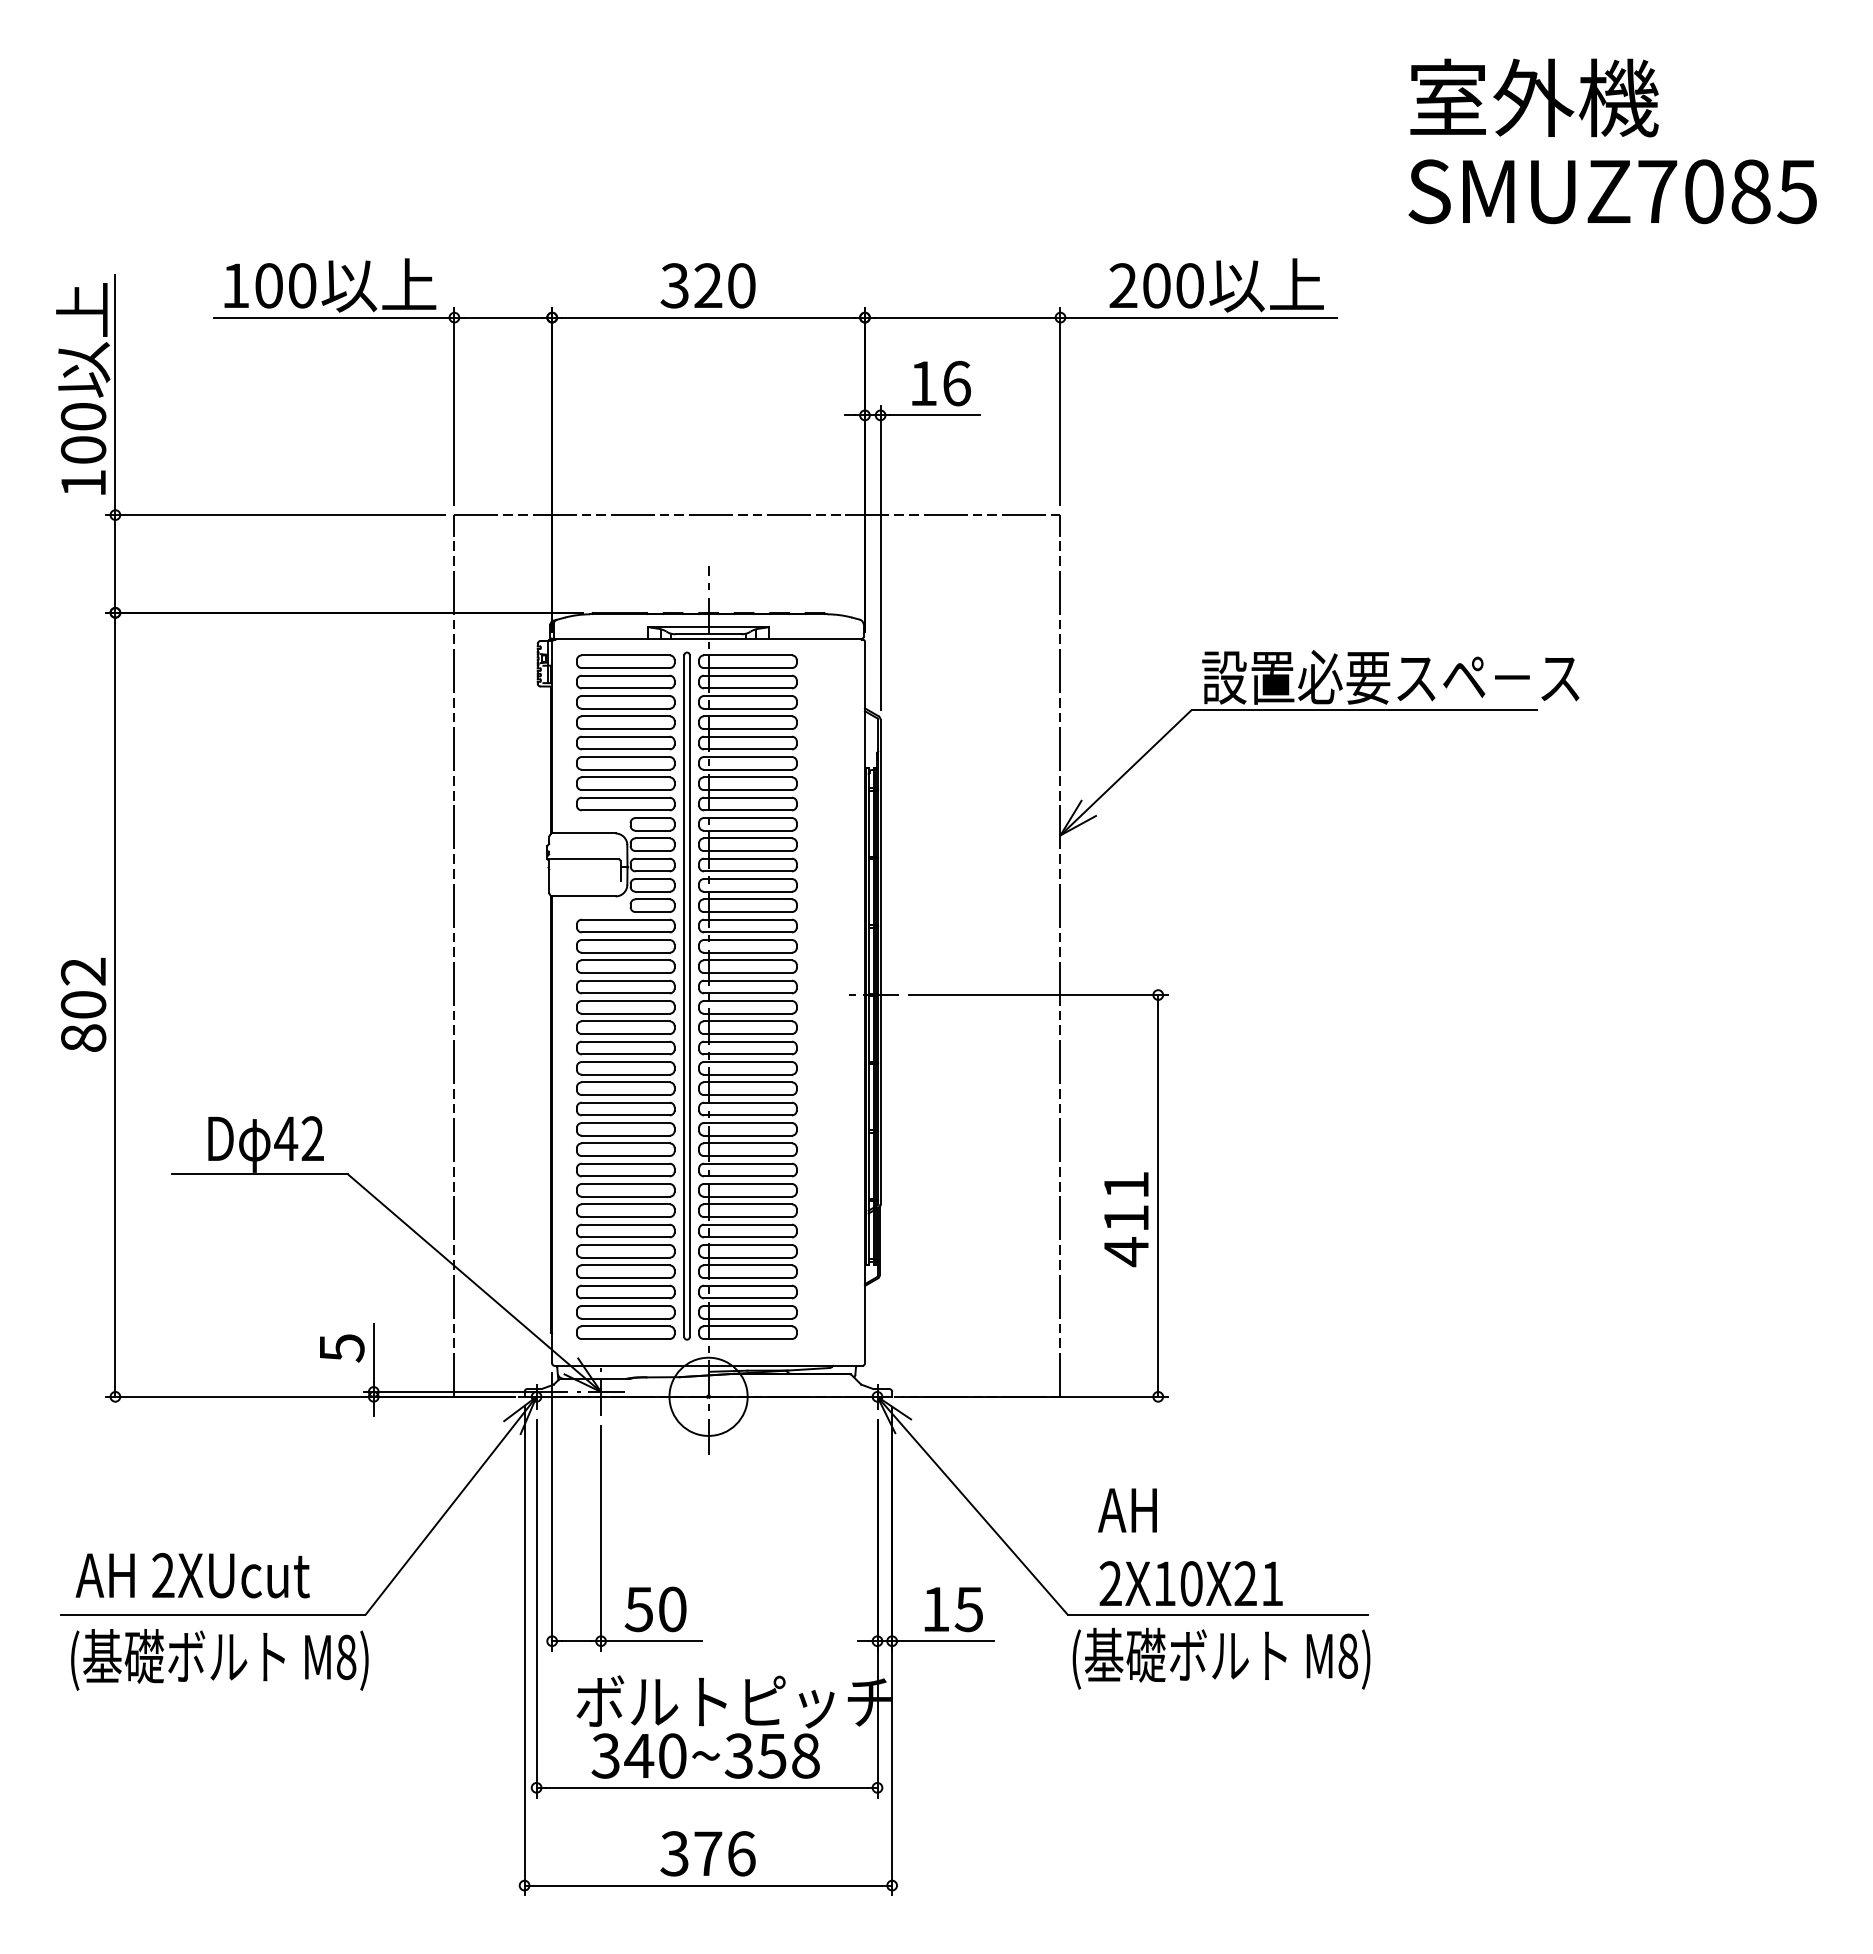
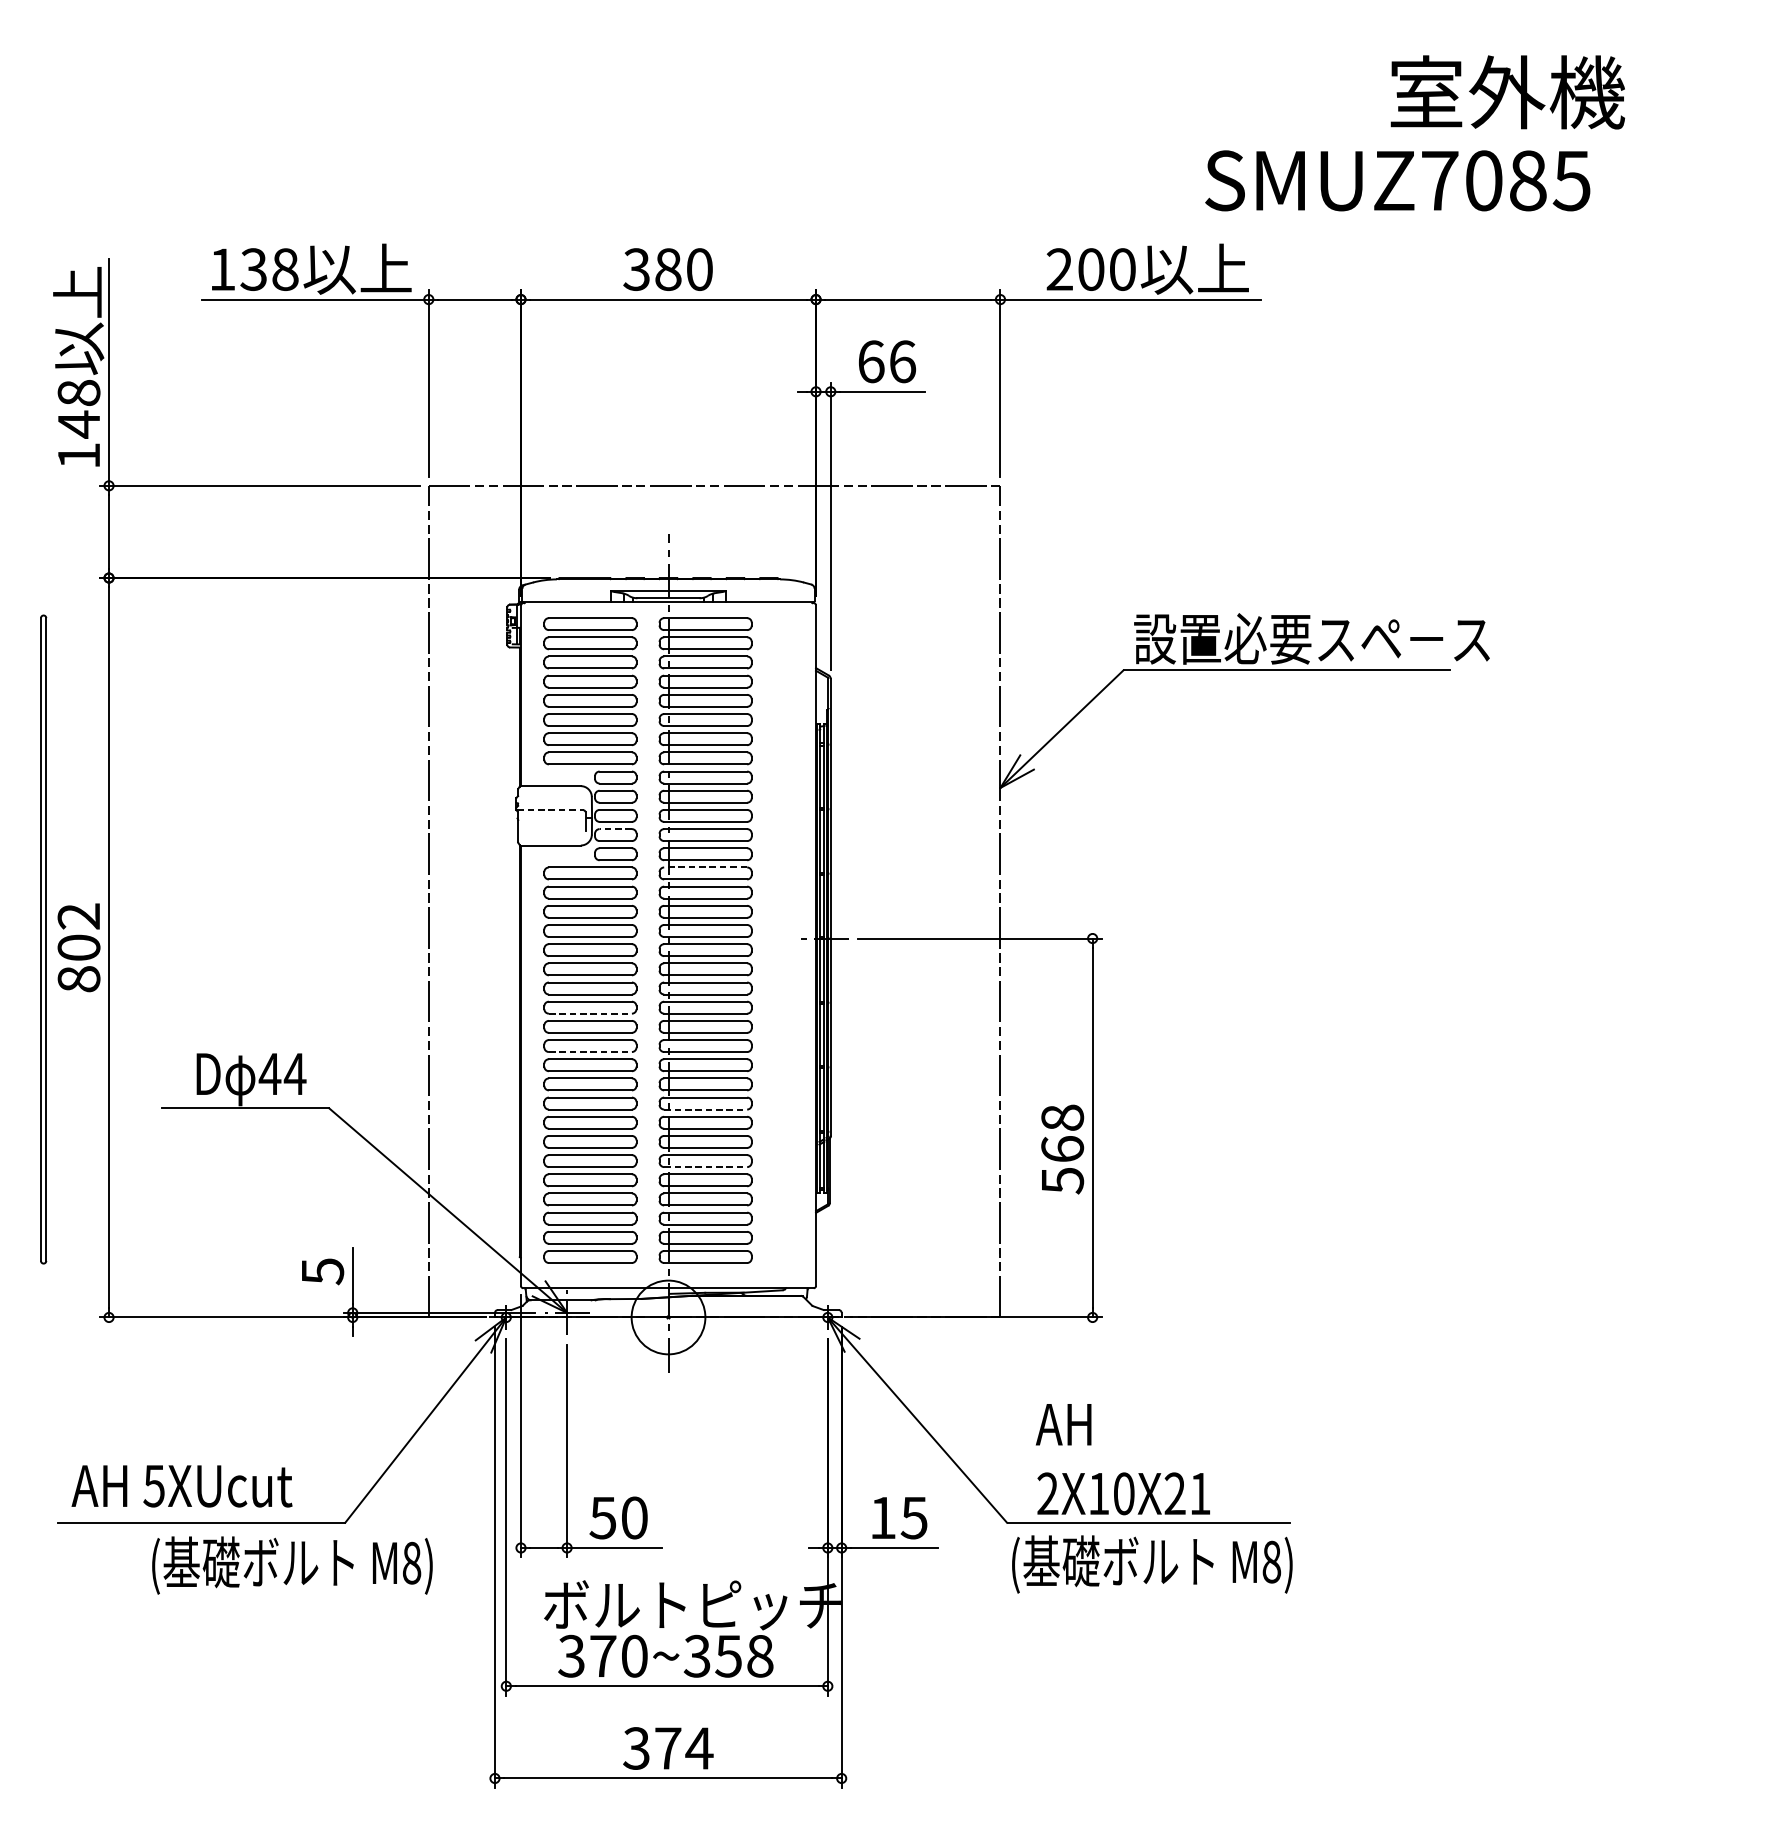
text: (1534, 97) -> (1507, 91), moved
text: (1612, 191) -> (1397, 180), moved
text: (285, 285) -> (269, 269), 100 -> 138
text: (708, 285) -> (668, 269), 320 -> 380
text: (923, 383) -> (871, 361), 16 -> 66
text: (83, 433) -> (78, 408), 100 -> 148
line: (583, 859) -> (550, 810), solid -> dashed
line: (652, 879) -> (615, 829), solid -> dashed
line: (747, 919) -> (705, 867), solid -> dashed
part: (686, 995) -> (43, 938), moved
line: (625, 1074) -> (590, 1013), solid -> dashed
line: (625, 1115) -> (590, 1052), solid -> dashed
text: (312, 1138) -> (294, 1073), 42 -> 44
line: (747, 1176) -> (705, 1109), solid -> dashed
text: (1126, 1219) -> (1062, 1150), 411 -> 568
line: (747, 1237) -> (705, 1167), solid -> dashed
text: (162, 1575) -> (153, 1486), 2XUcut -> 5XUcut
text: (219, 1659) -> (292, 1565), moved
text: (639, 1755) -> (603, 1655), 340~358 -> 370~358
text: (741, 1853) -> (699, 1748), 376 -> 374

